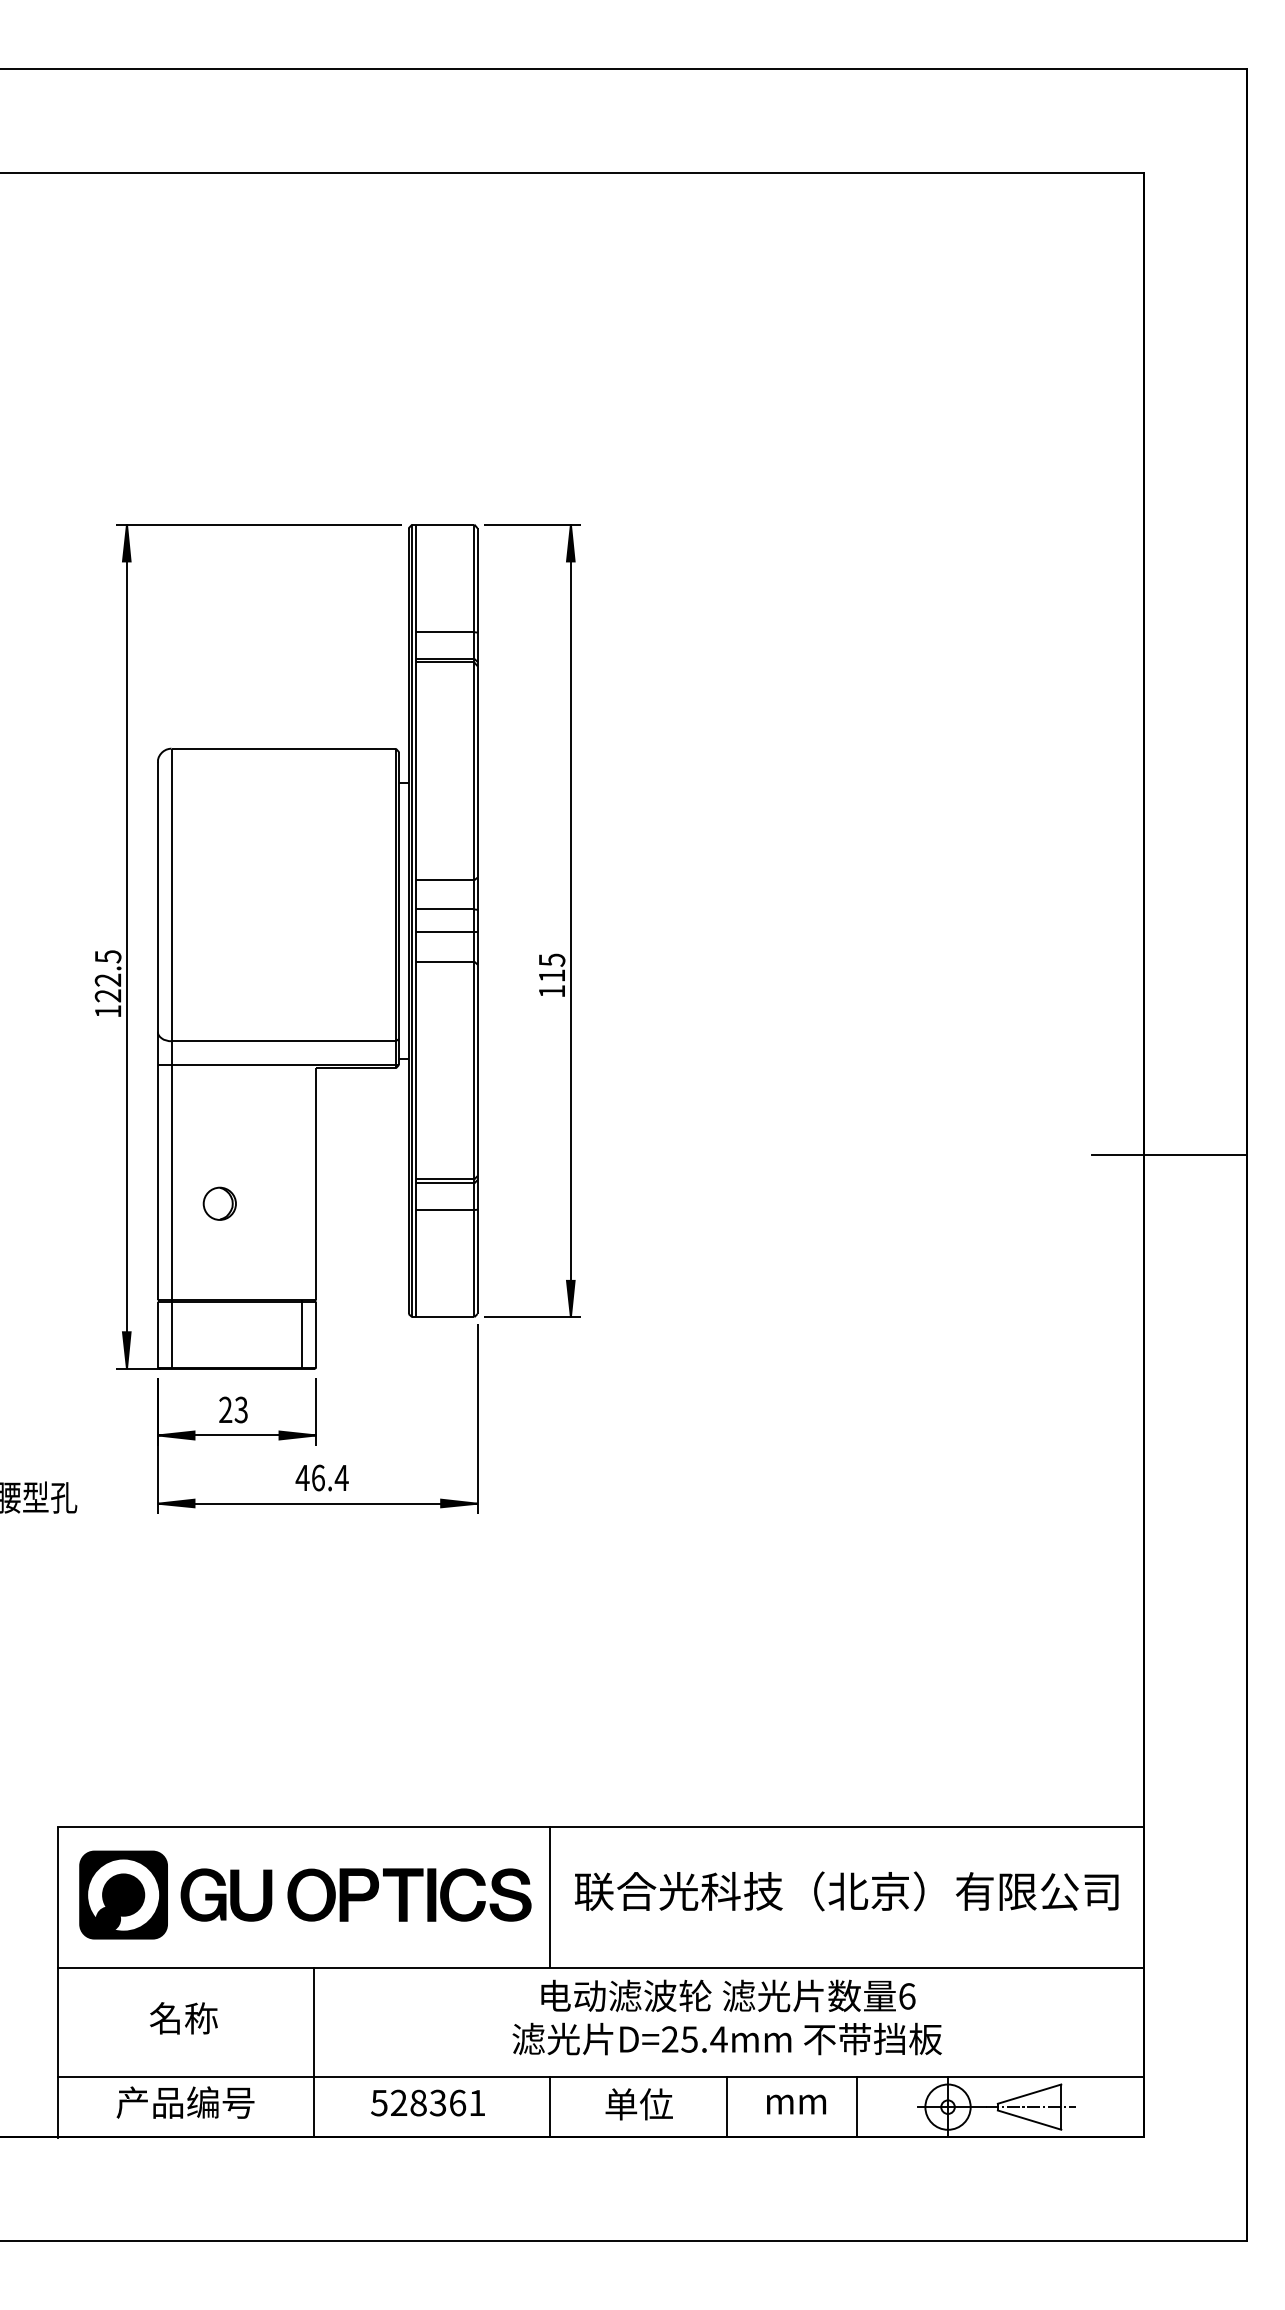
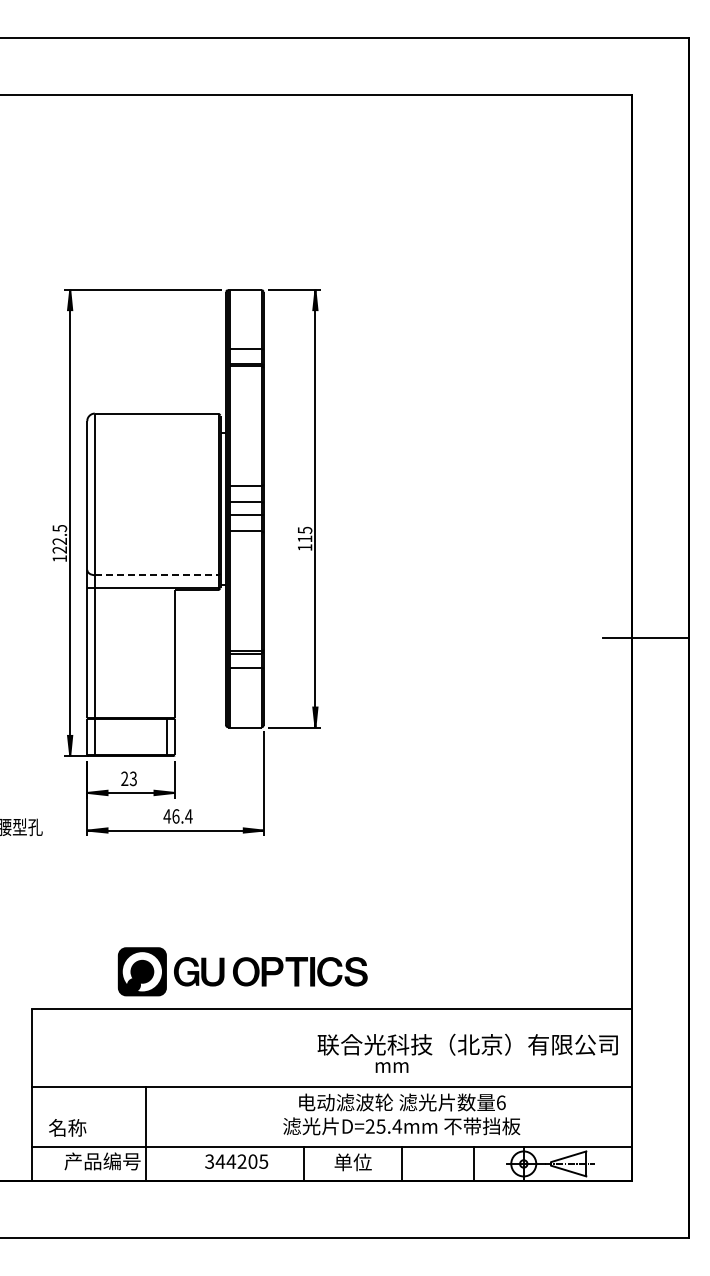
line: (283, 1041) -> (156, 575), solid -> dashed
part: (219, 1202) -> (121, 664), removed
part: (304, 1894) -> (242, 971), moved
line: (551, 1896) -> (304, 1047), removed
text: (183, 2017) -> (67, 1127), moved
line: (313, 2052) -> (146, 1133), moved
text: (427, 2102) -> (236, 1161), 528361 -> 344205
text: (795, 2104) -> (391, 1067), moved

